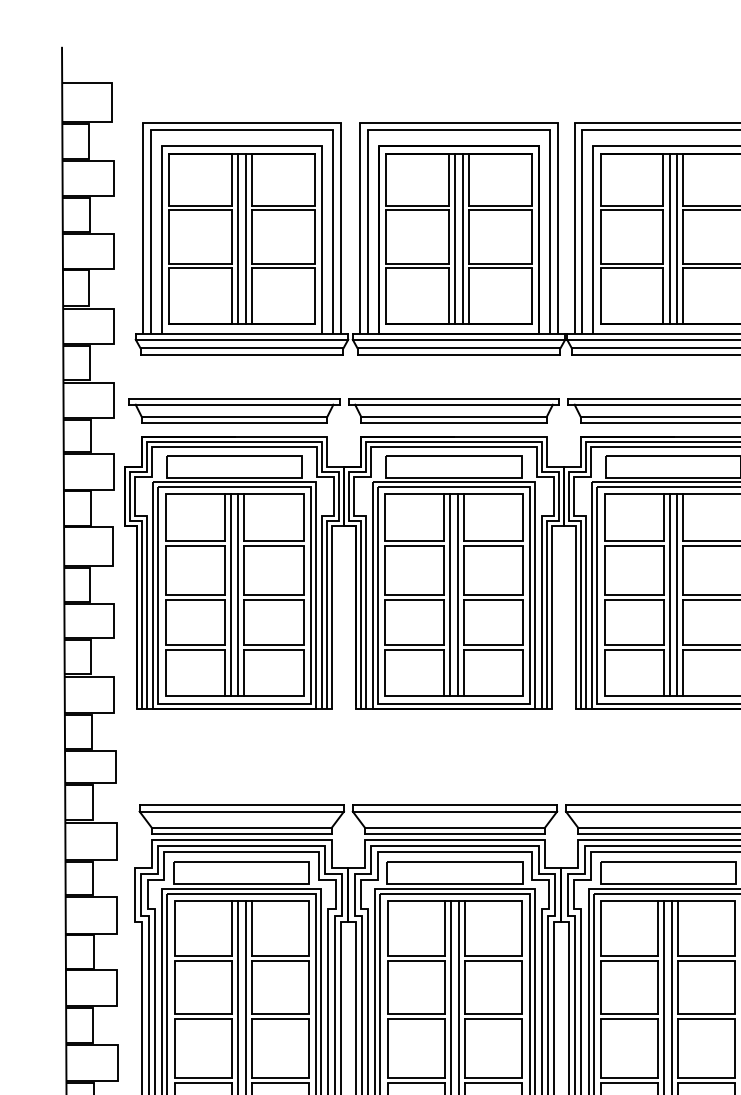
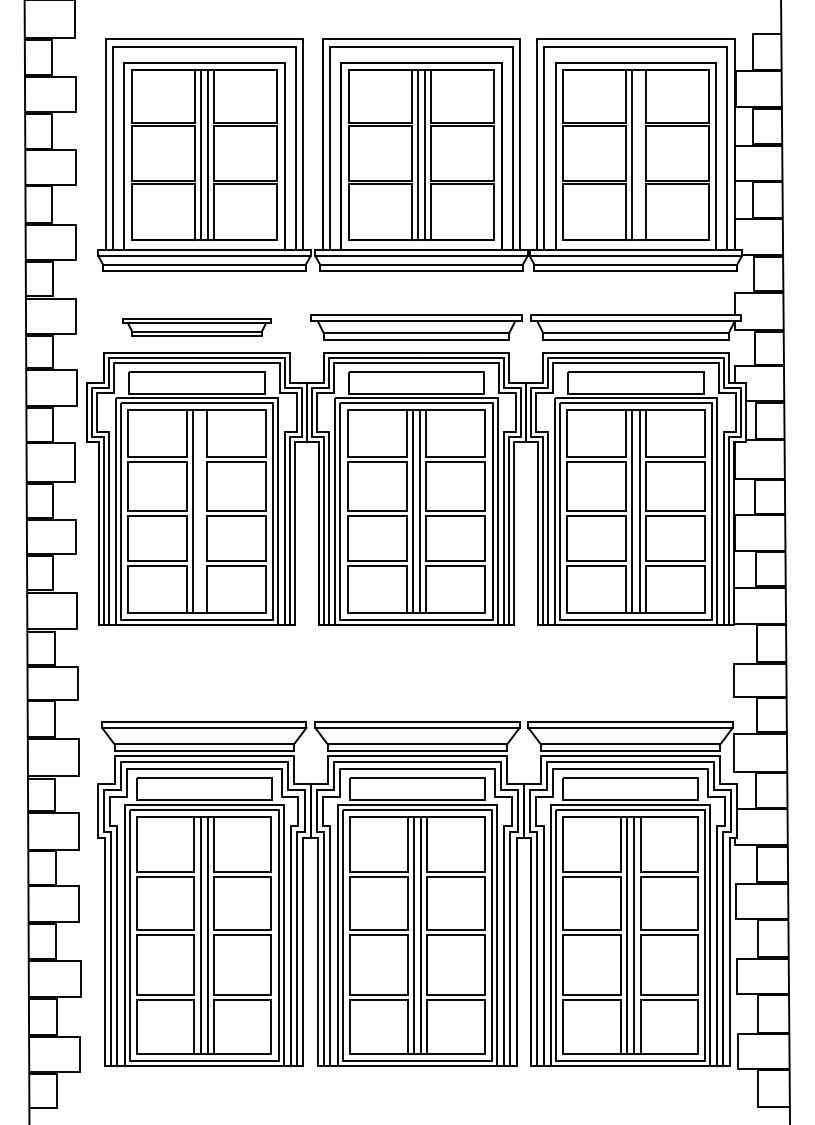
line: (677, 239) -> (639, 155), removed
part: (234, 411) -> (196, 327), size x0.7
line: (238, 595) -> (200, 511), removed

